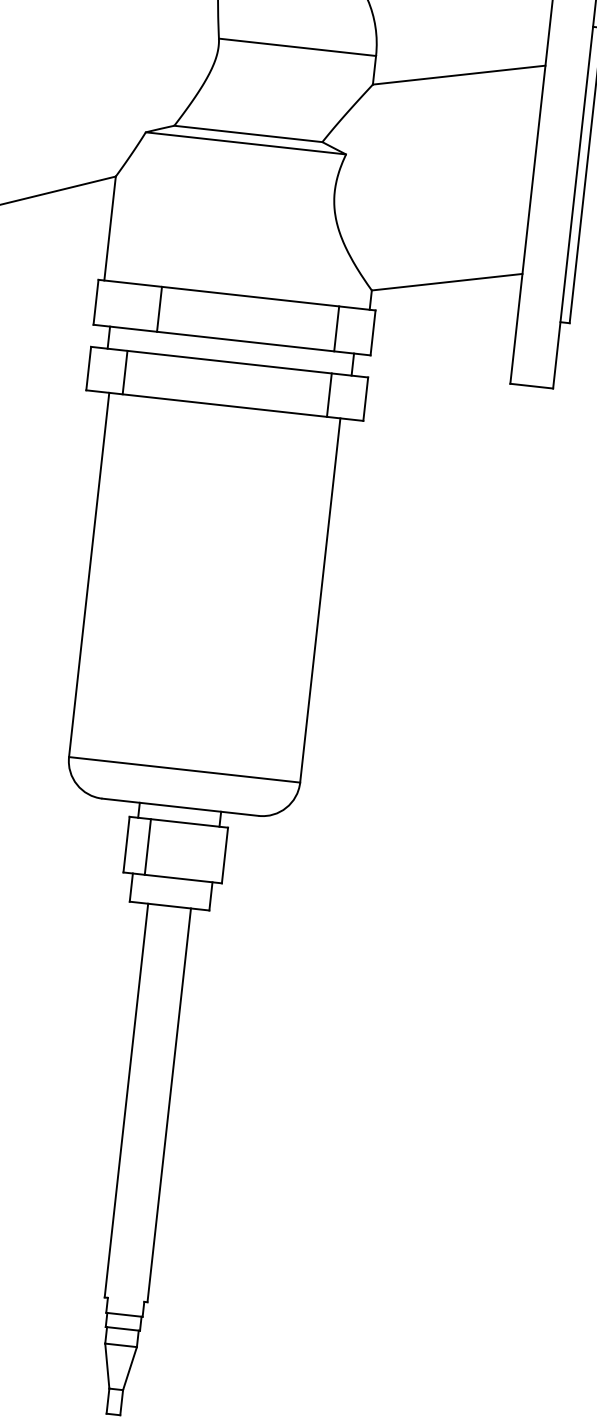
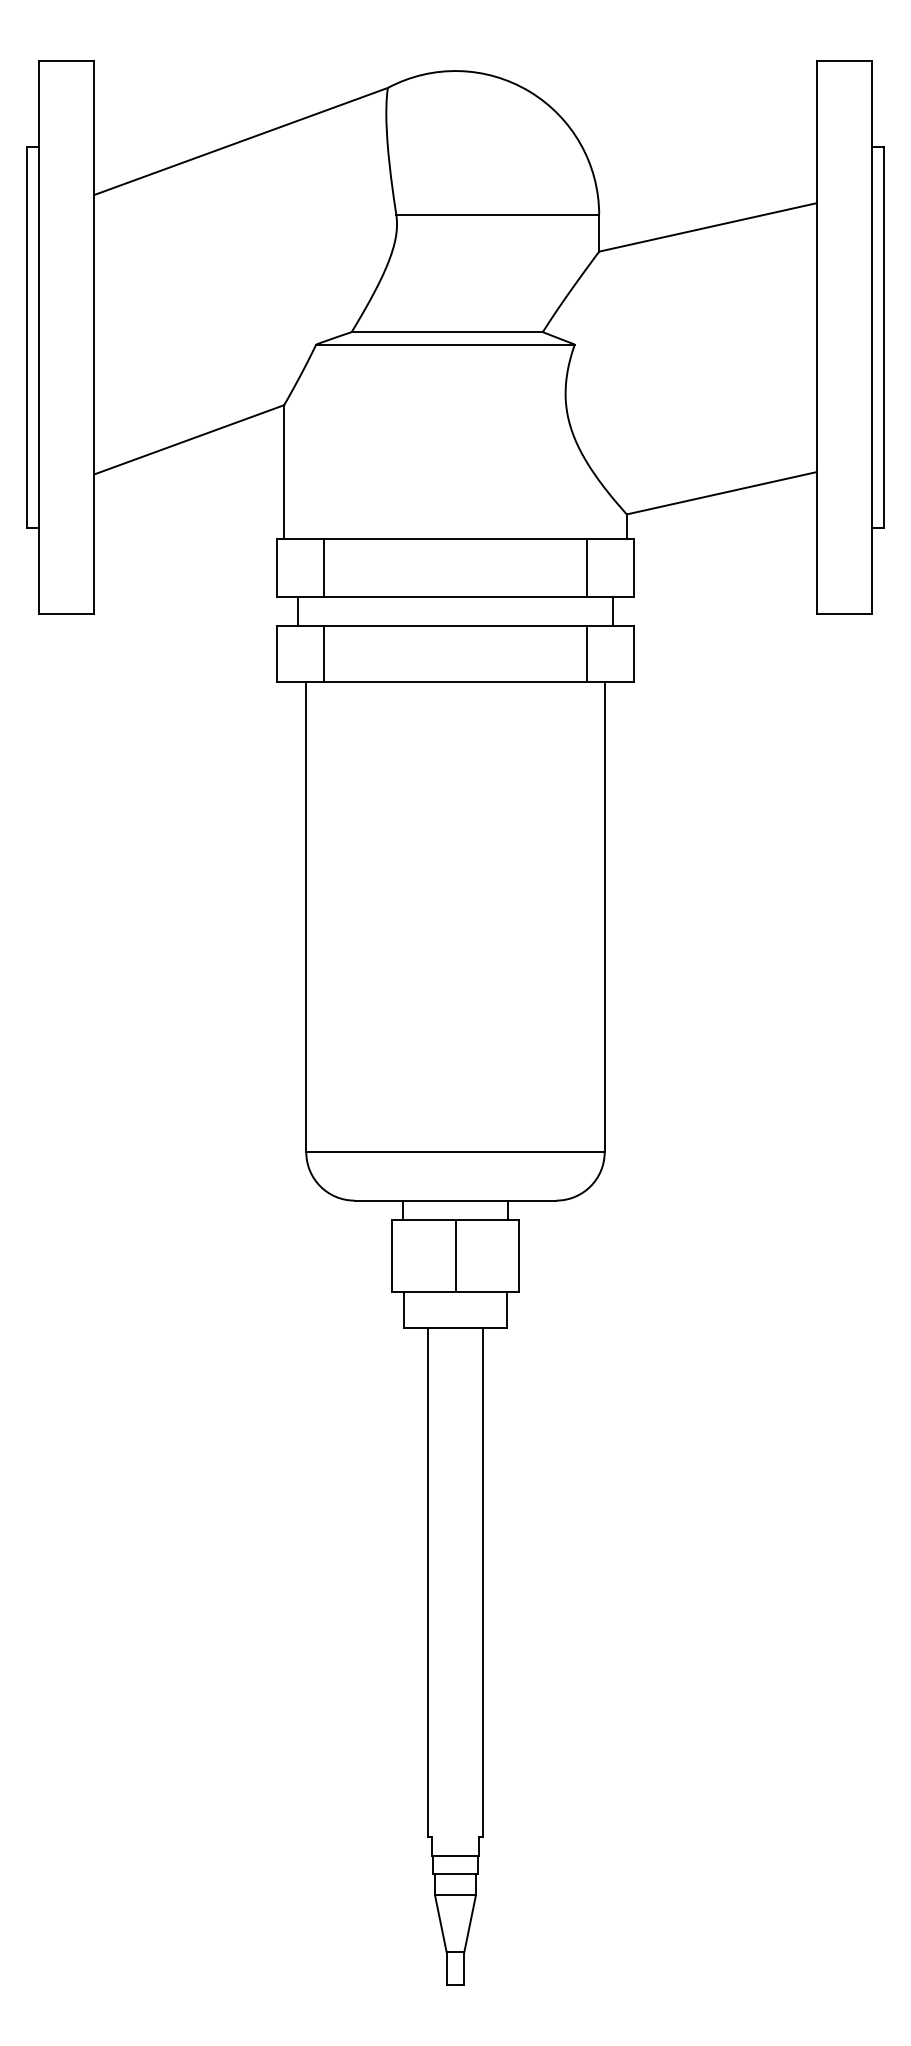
line: (159, 309) -> (323, 568), moved
line: (147, 846) -> (455, 1255), moved

